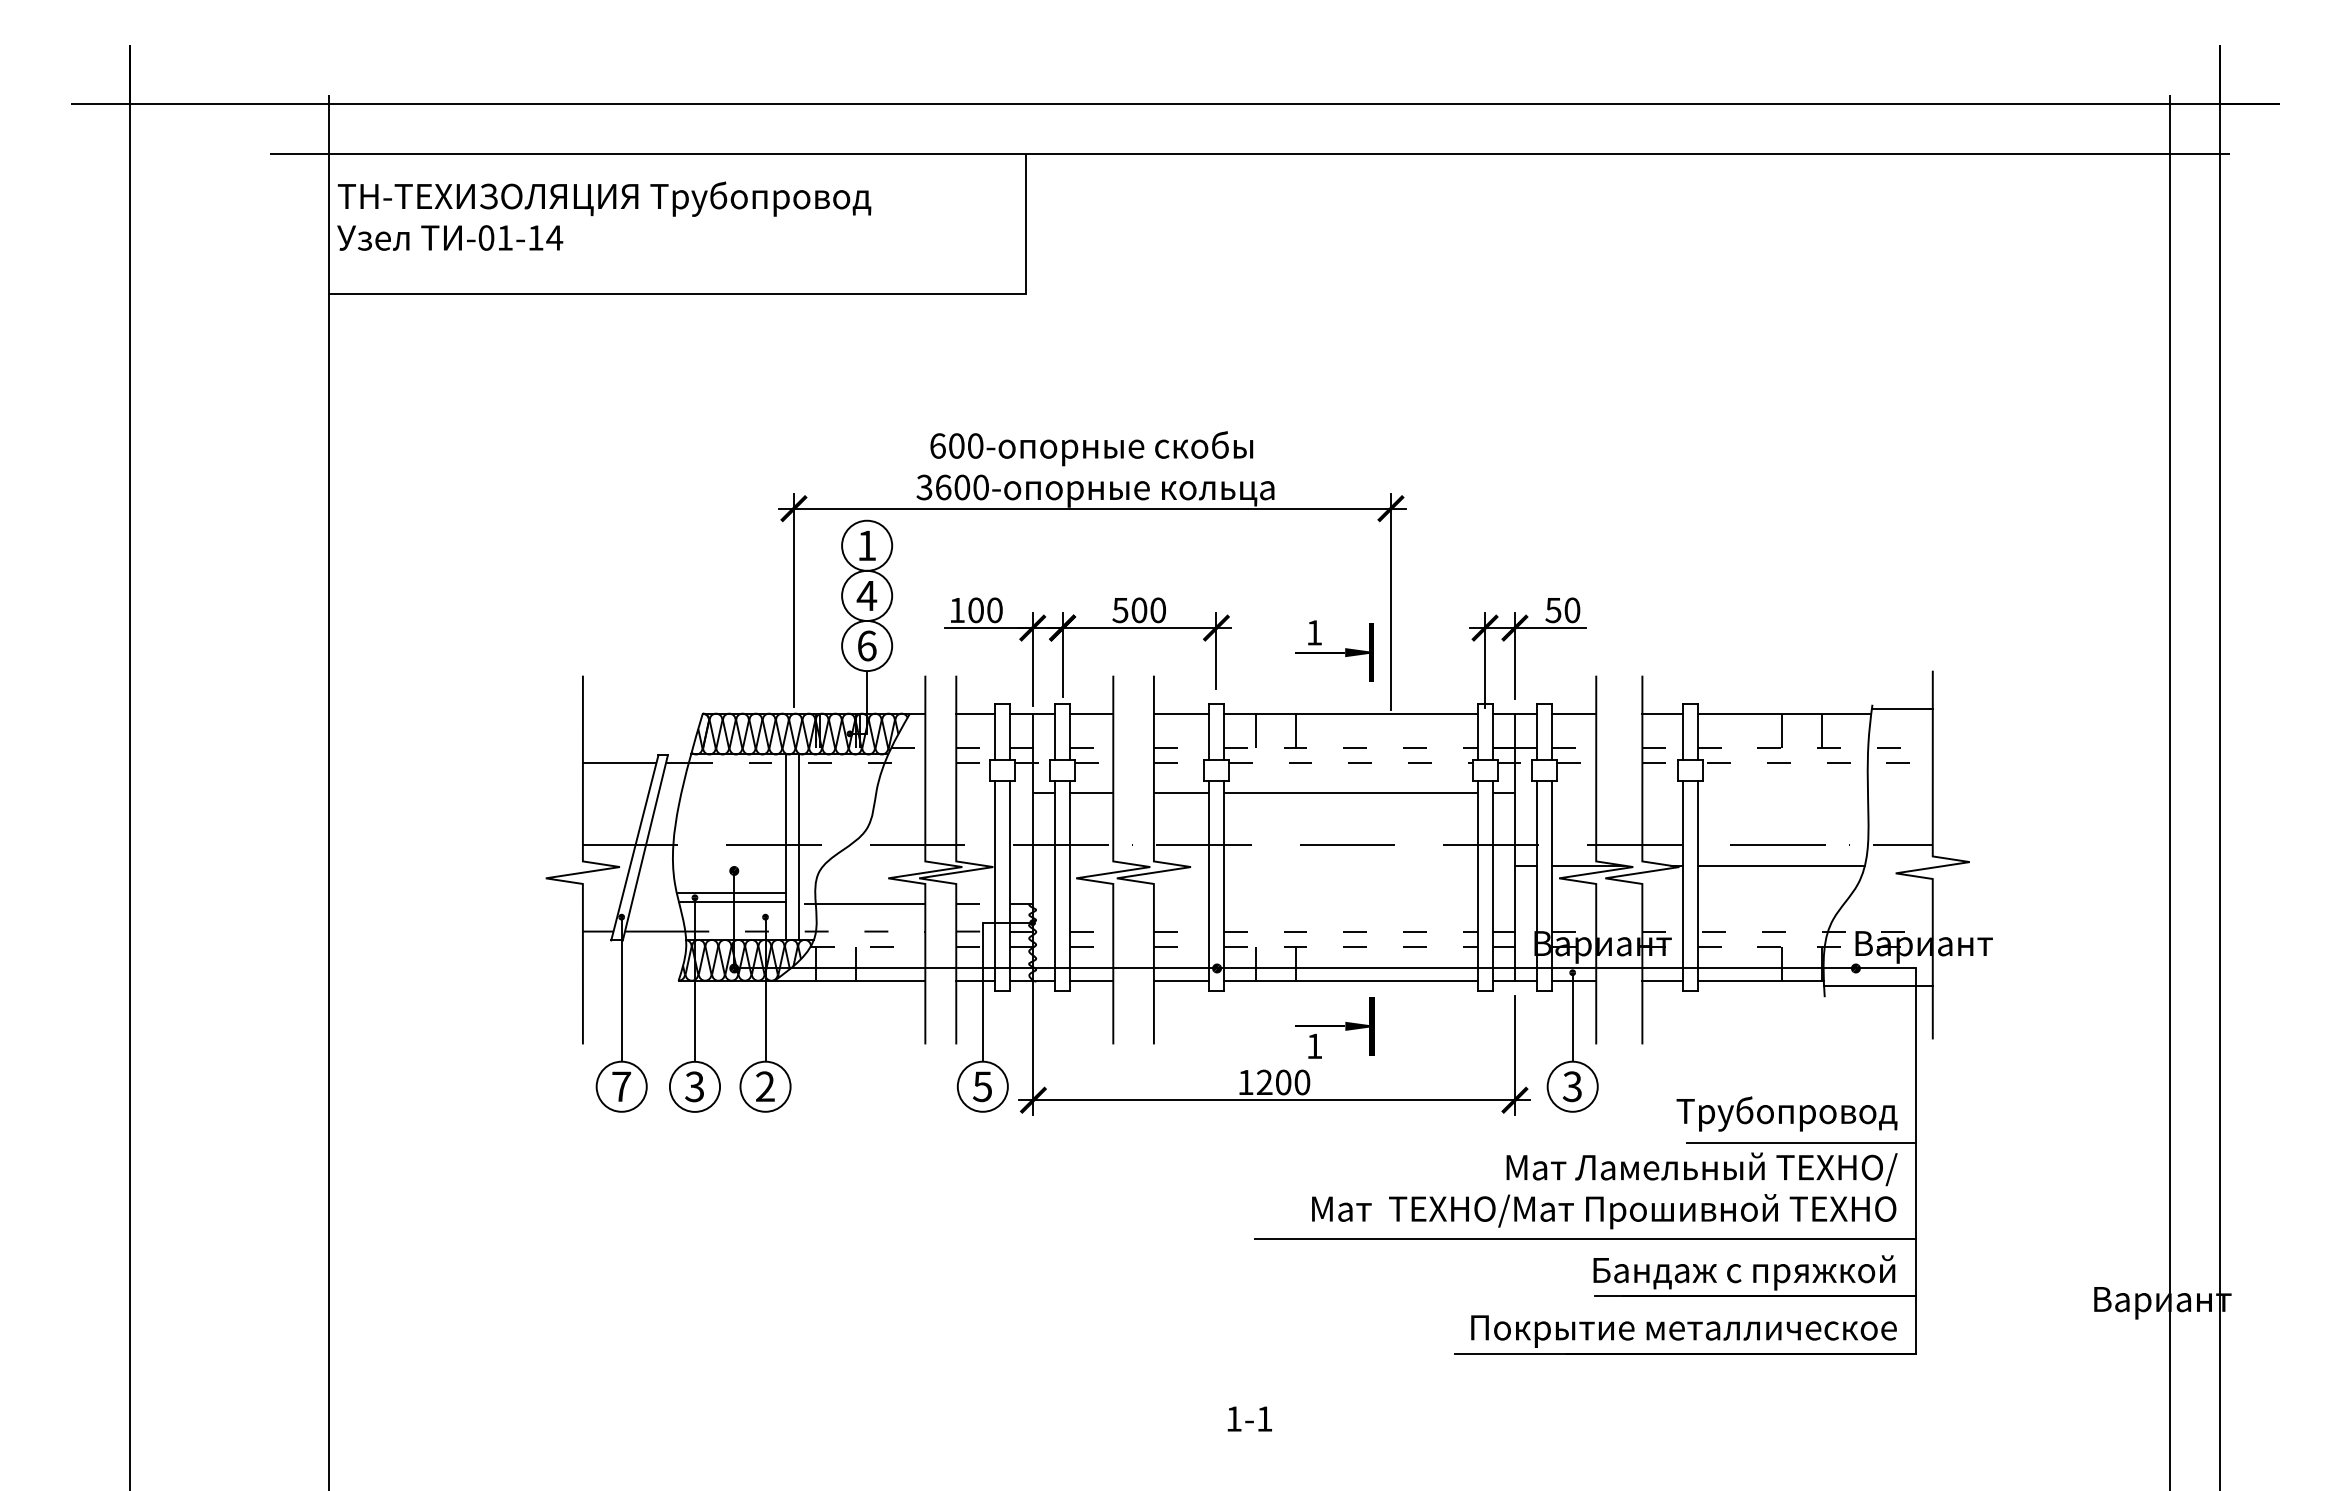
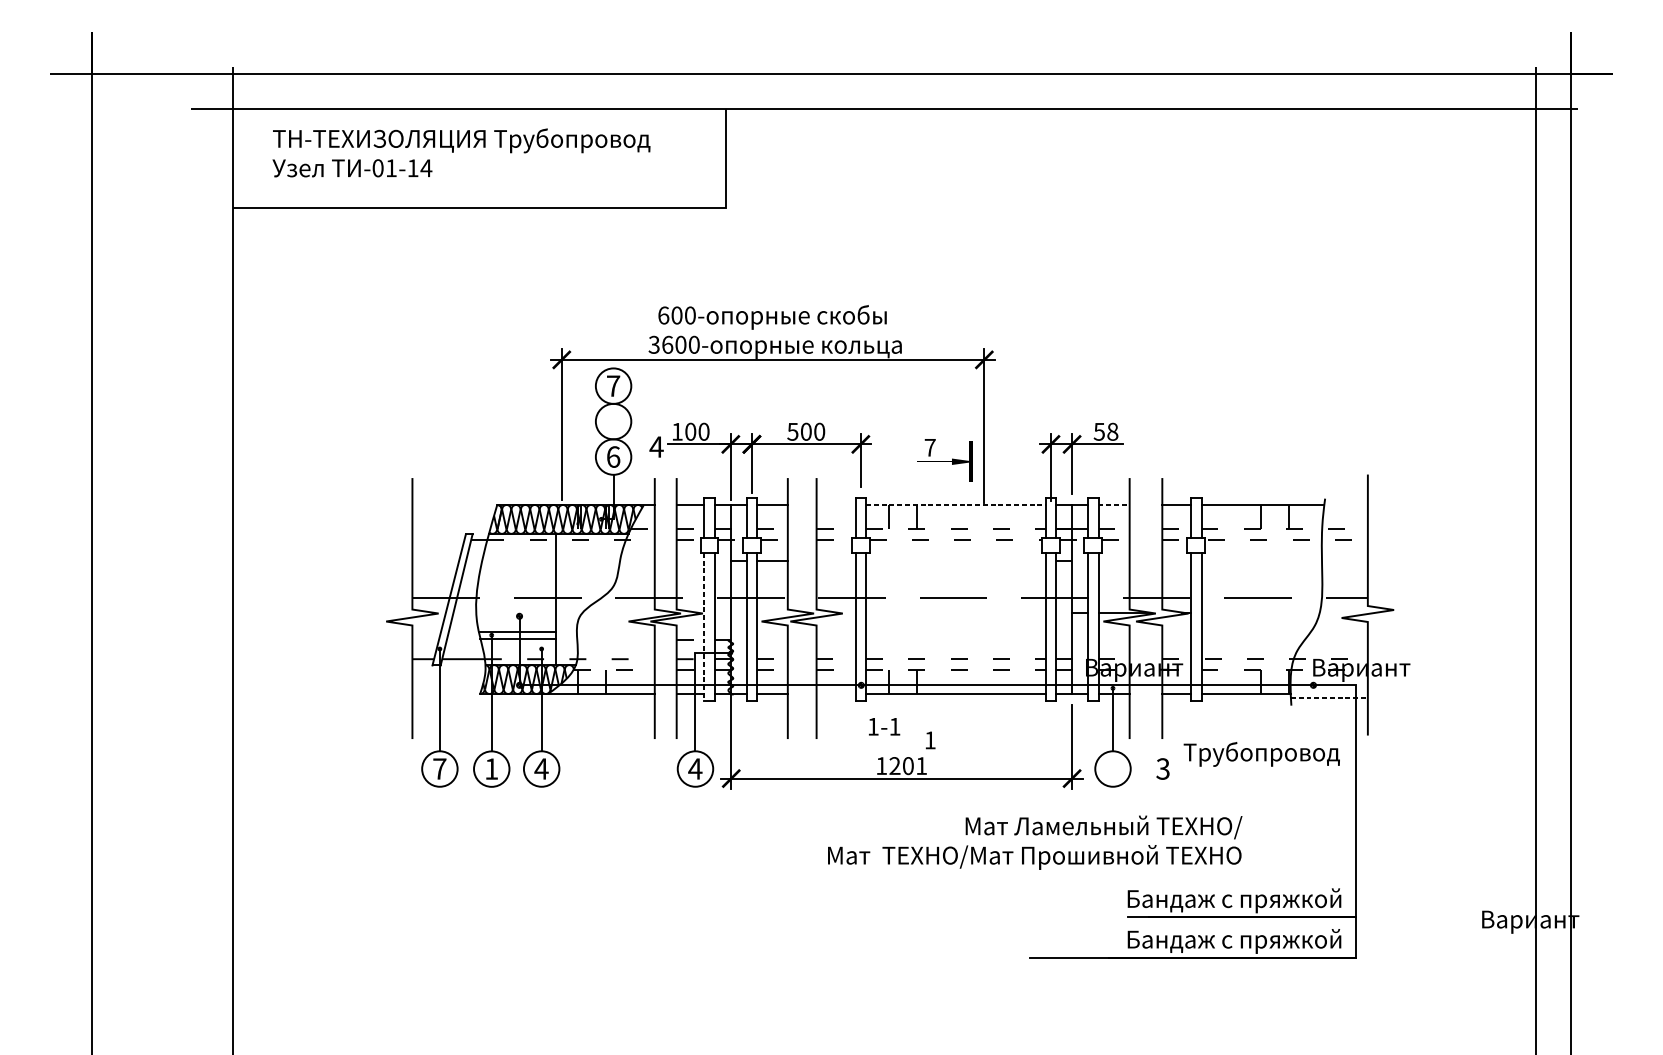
text: (604, 215) -> (461, 152), moved
text: (866, 545) -> (613, 385), 1 -> 7
text: (866, 595) -> (656, 446), moved
text: (1572, 610) -> (1112, 431), 50 -> 58
text: (1314, 632) -> (930, 447), 1 -> 7
line: (1901, 708) -> (1345, 501), removed
line: (1180, 713) -> (835, 504), removed
line: (1350, 713) -> (955, 504), solid -> dashed
line: (1574, 713) -> (1114, 504), solid -> dashed
line: (619, 762) -> (438, 539), removed
line: (1180, 792) -> (835, 560), removed
line: (1350, 792) -> (955, 560), removed
line: (799, 846) -> (565, 598), removed
line: (1780, 865) -> (1260, 612), removed
line: (995, 886) -> (704, 627), solid -> dashed
line: (865, 904) -> (612, 640), removed
line: (1180, 980) -> (835, 693), removed
line: (1878, 985) -> (1329, 697), solid -> dashed
part: (1334, 1026) -> (944, 726), removed
text: (1302, 1082) -> (921, 766), 1200 -> 1201
text: (694, 1086) -> (491, 768), 3 -> 1
text: (765, 1086) -> (541, 768), 2 -> 4
text: (982, 1086) -> (695, 768), 5 -> 4
text: (1572, 1086) -> (1163, 768), moved
text: (1786, 1113) -> (1261, 753), moved
line: (1800, 1143) -> (1274, 809), removed
text: (1604, 1190) -> (1034, 842), moved
line: (1584, 1238) -> (1121, 876), removed
text: (1683, 1329) -> (1191, 940), Покрытие металлическое -> Бандаж с пряжкой
text: (1249, 1418) -> (884, 726), moved

